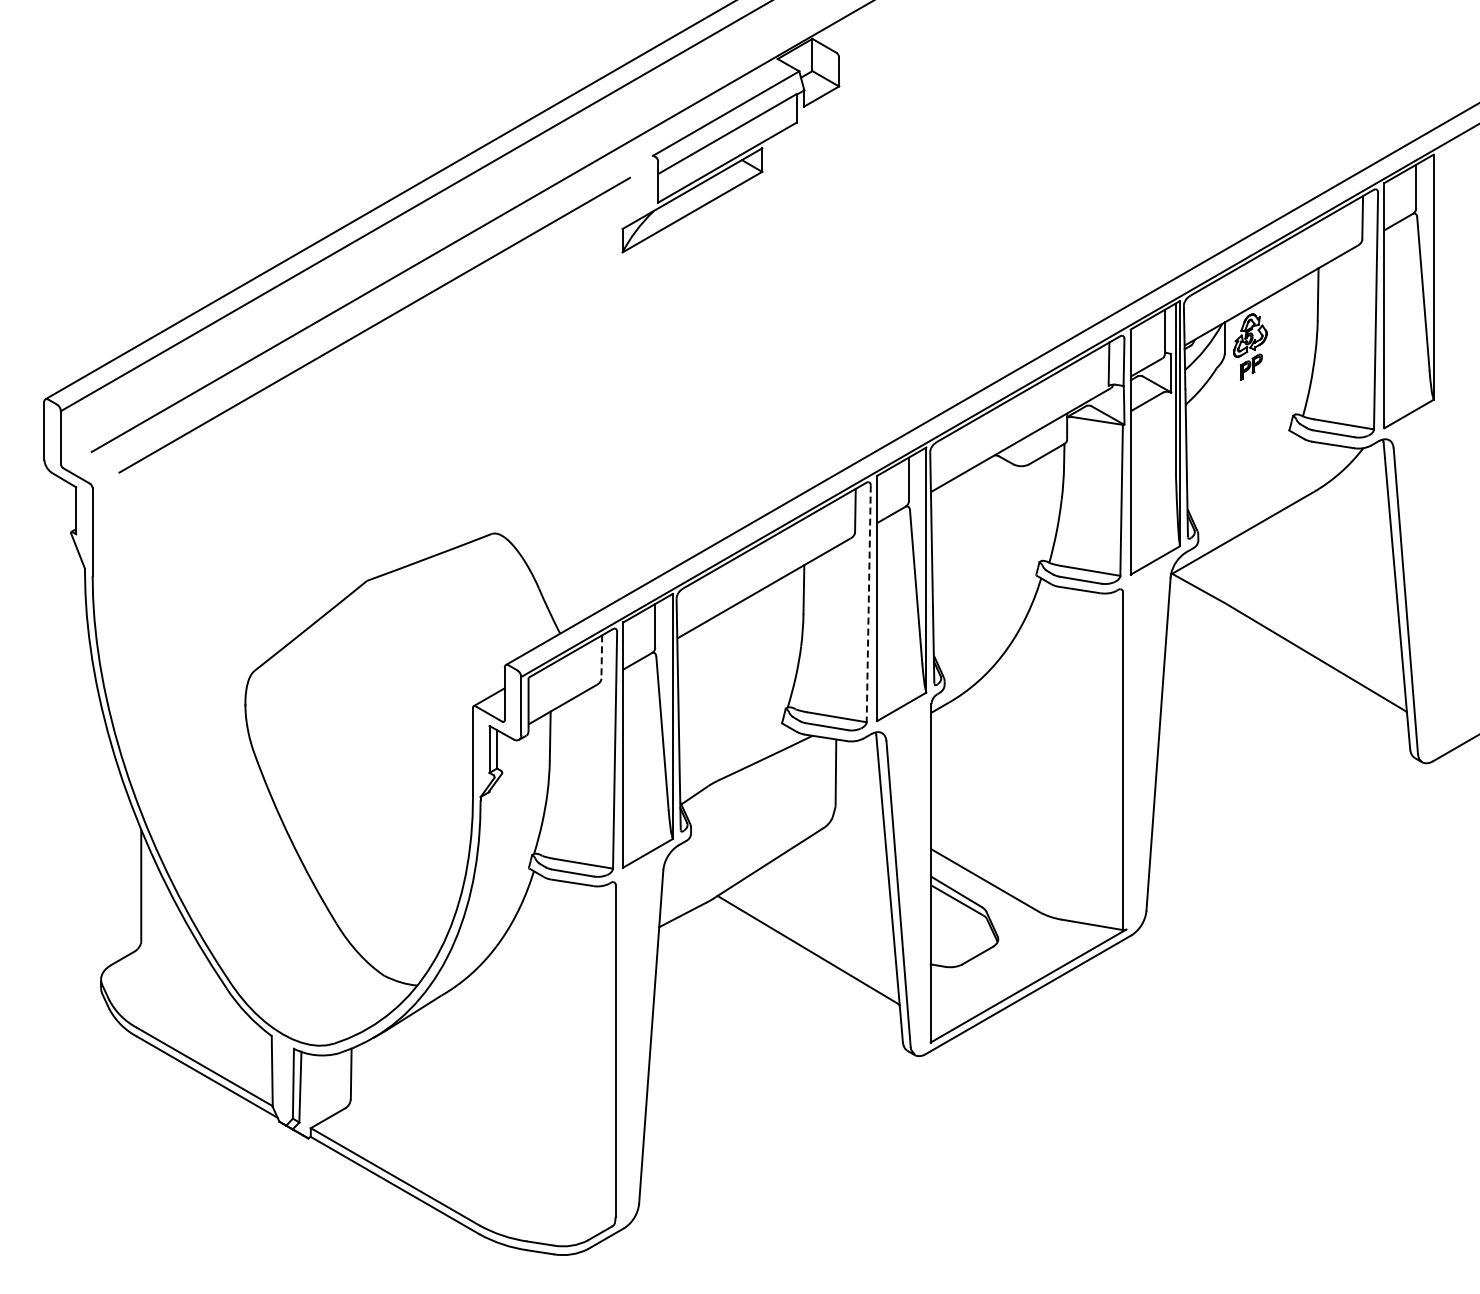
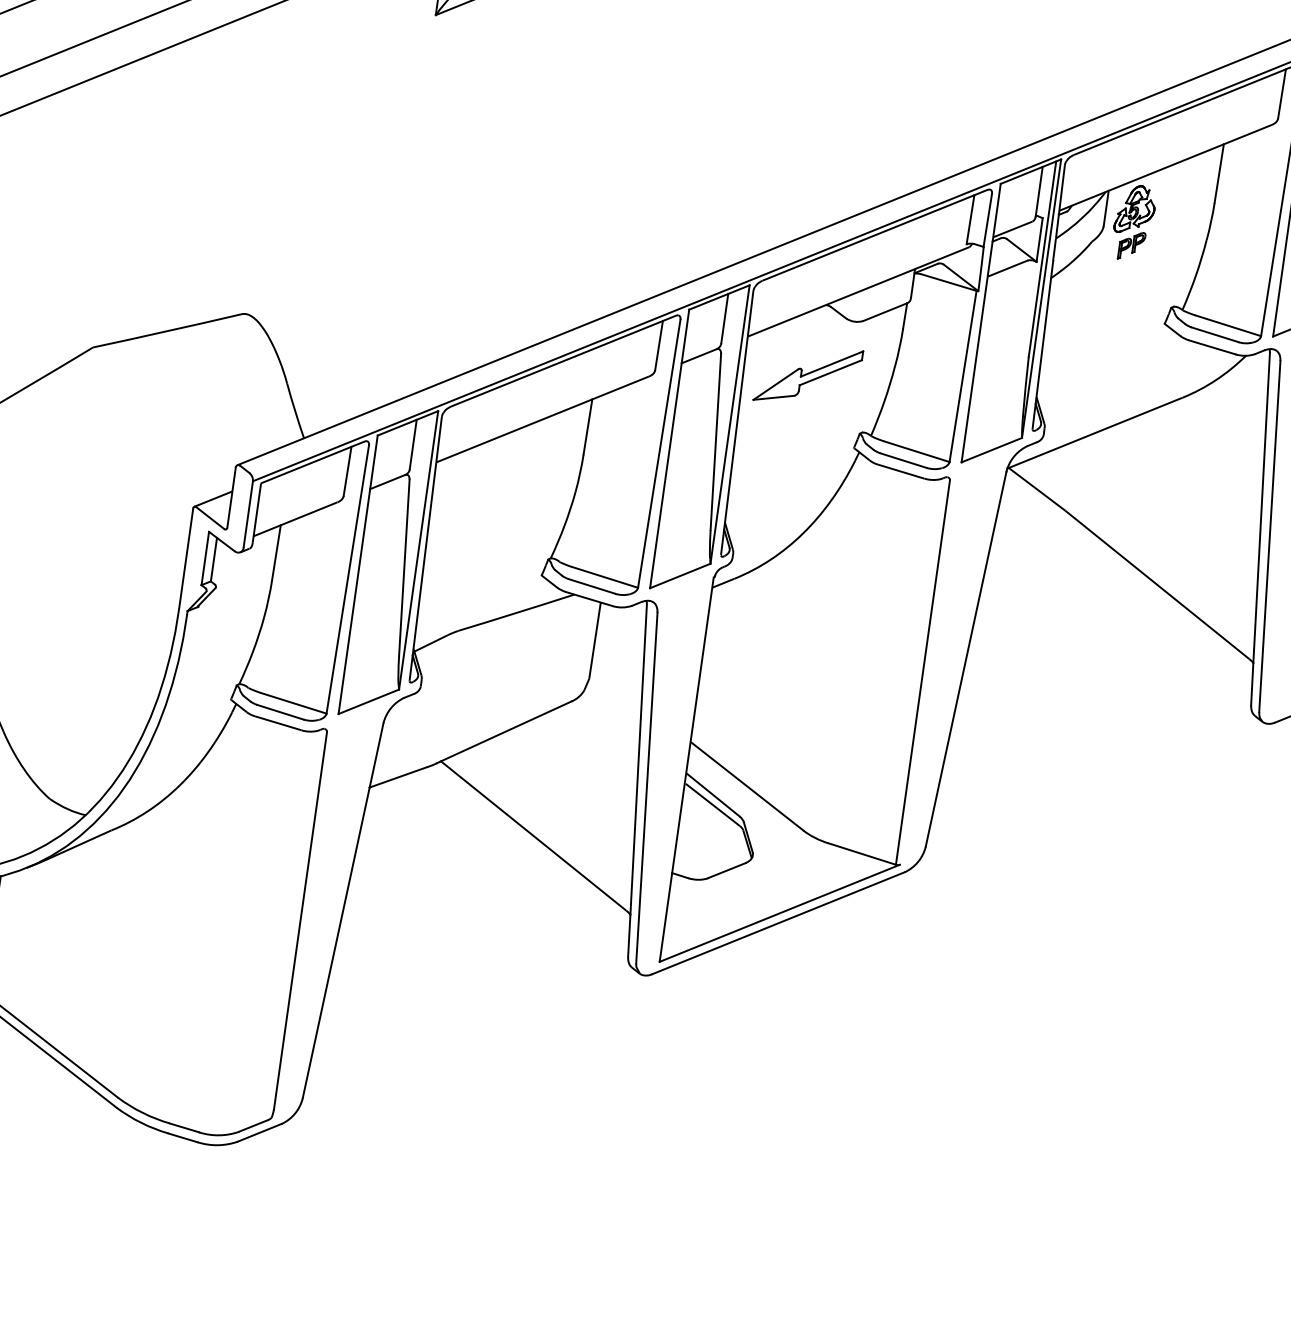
part: (987, 518) -> (807, 375), added
line: (868, 604) -> (658, 454), dashed -> solid
line: (601, 657) -> (347, 471), dashed -> solid

